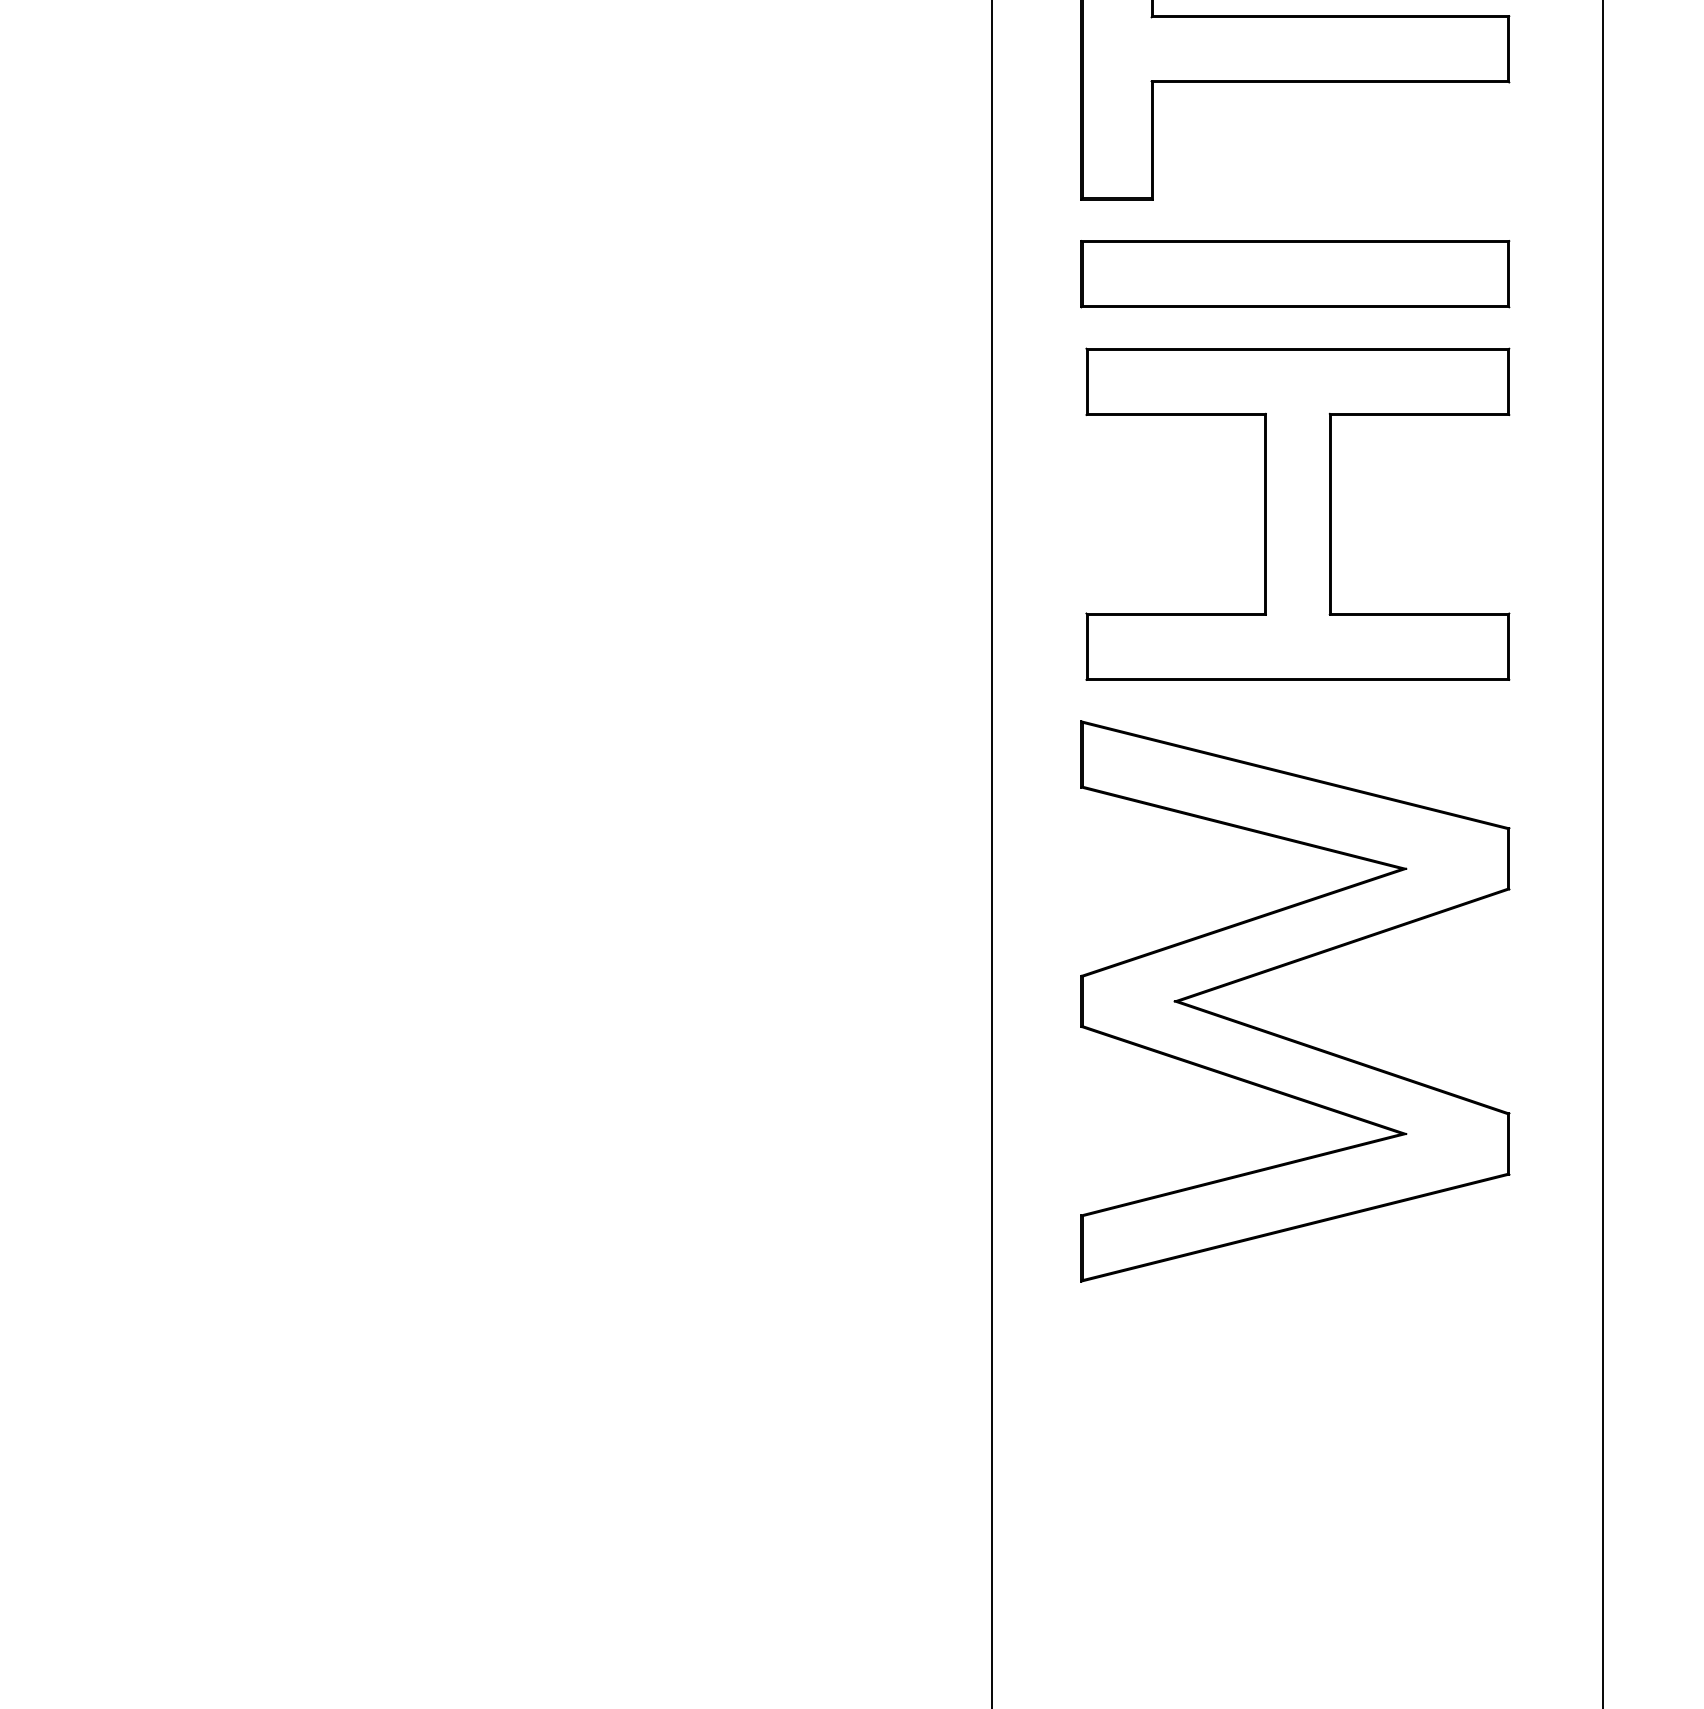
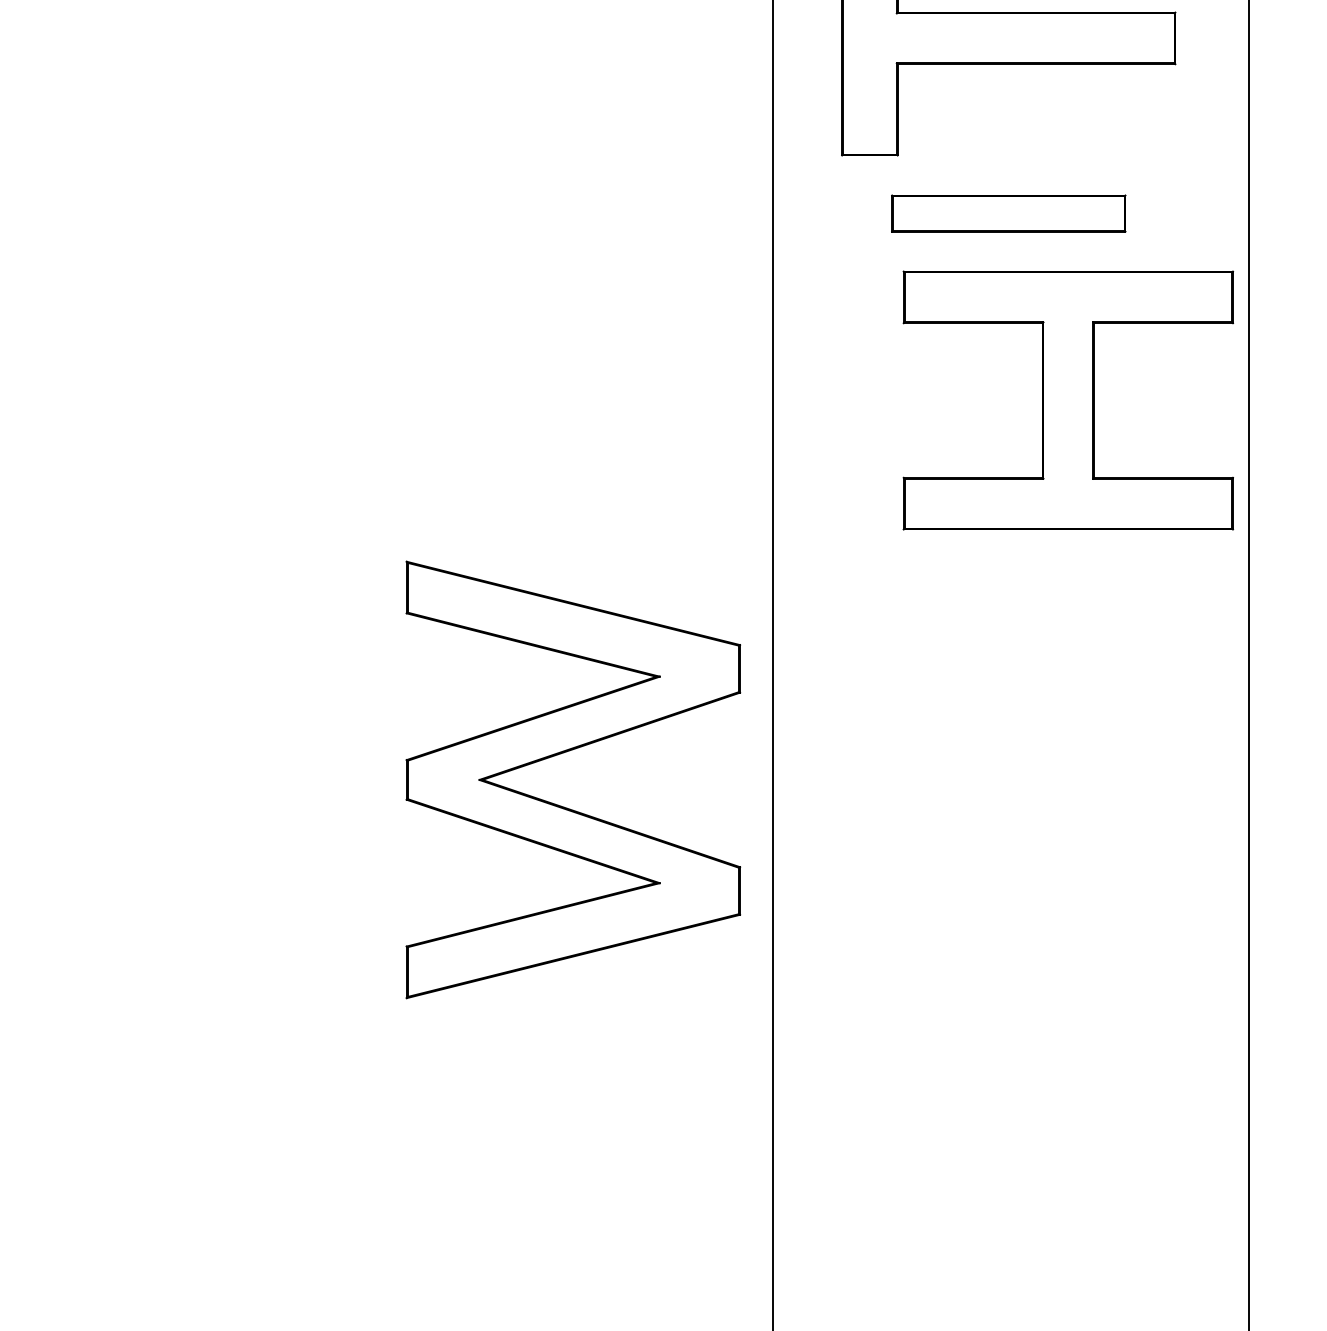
part: (1295, 274) -> (1008, 213), size x0.7
part: (1297, 513) -> (1068, 399), moved
part: (1285, 966) -> (565, 752), moved

